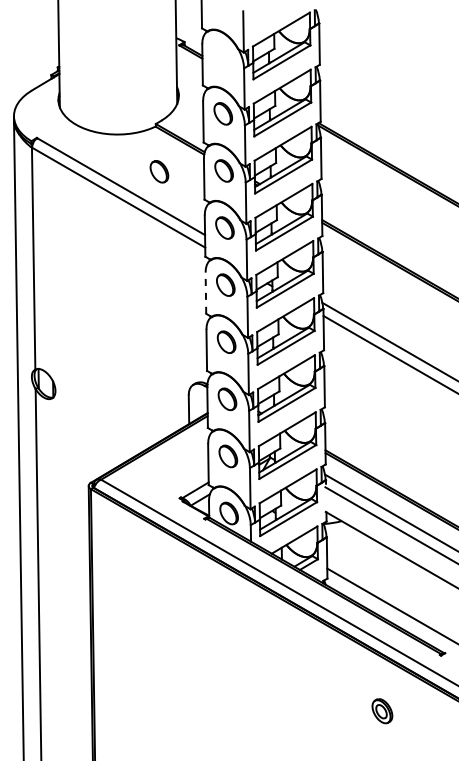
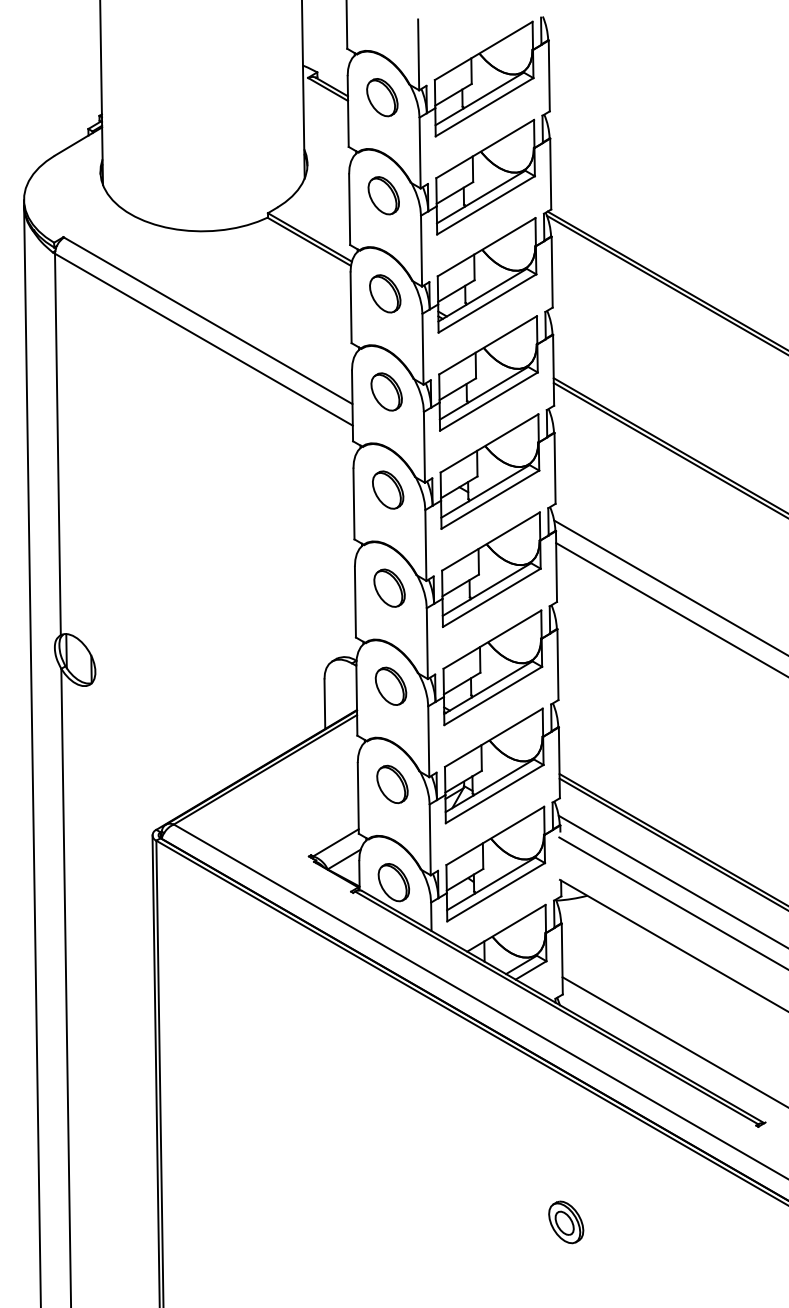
part: (159, 171) -> (382, 97), moved
line: (205, 293) -> (353, 504), dashed -> solid
part: (382, 711) -> (566, 1222), moved

